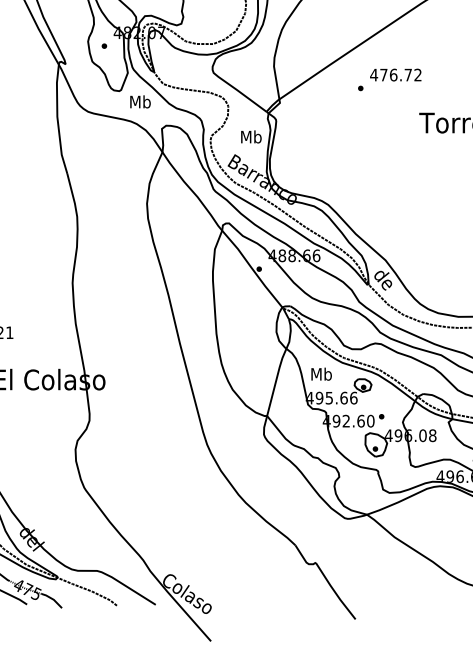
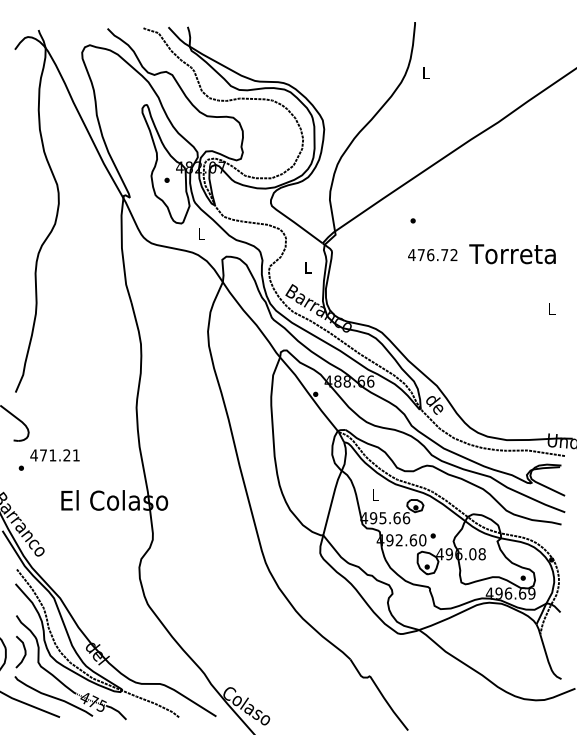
text: (395, 75) -> (432, 255), moved
text: (140, 101) -> (201, 233), Mb -> L
text: (251, 136) -> (308, 267), Mb -> L
text: (321, 374) -> (375, 495), Mb -> L

